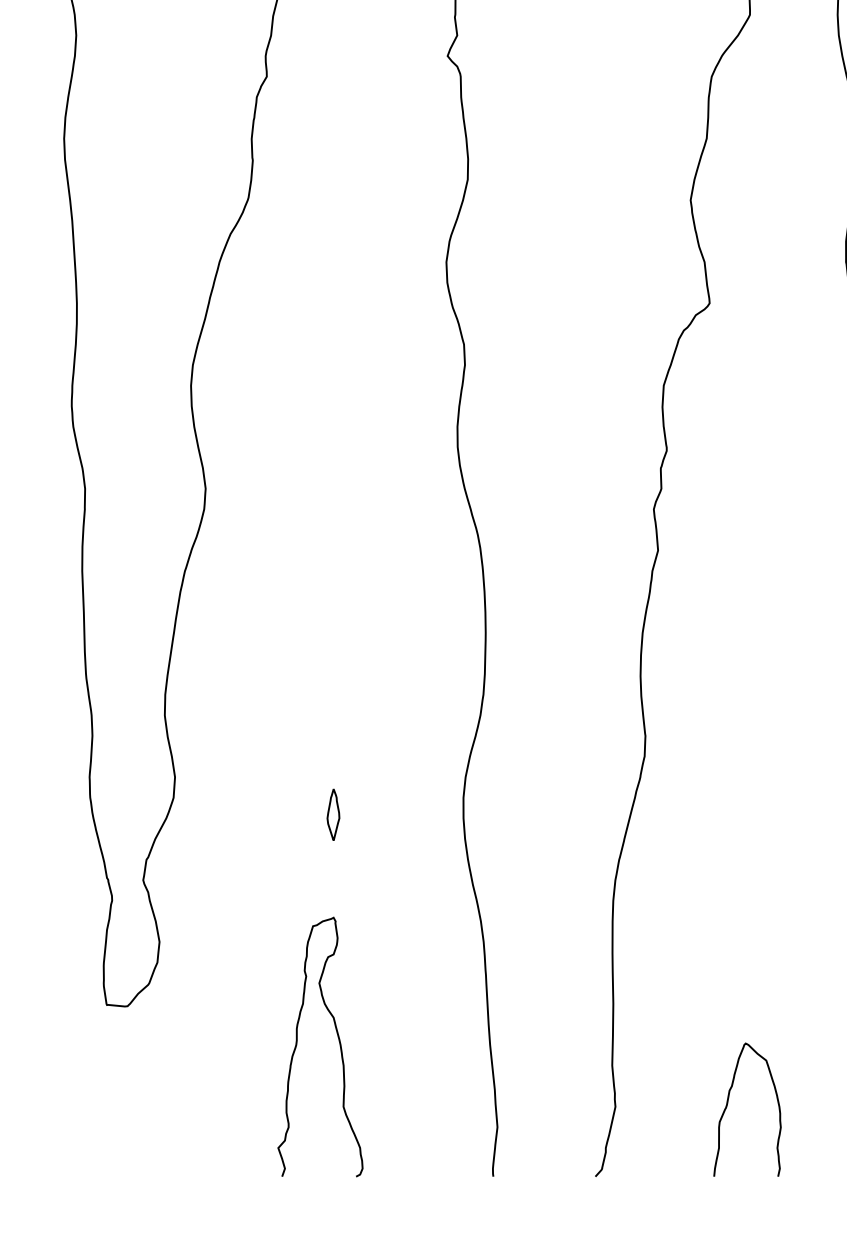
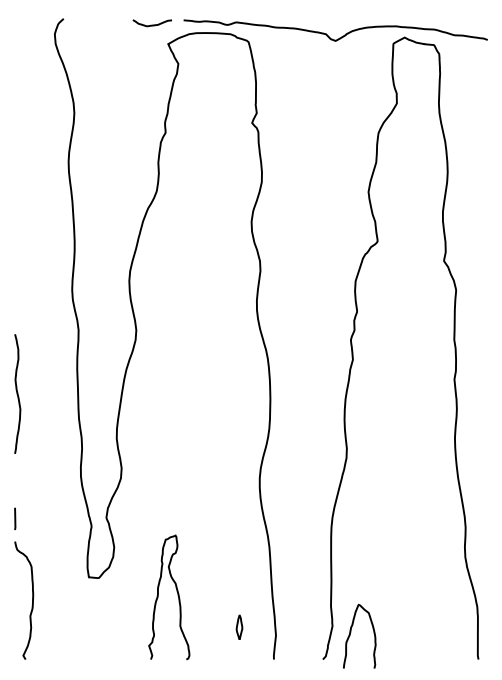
part: (333, 813) -> (239, 626), moved
curve: (337, 1042) -> (177, 595), moved
curve: (730, 1101) -> (351, 632), moved

